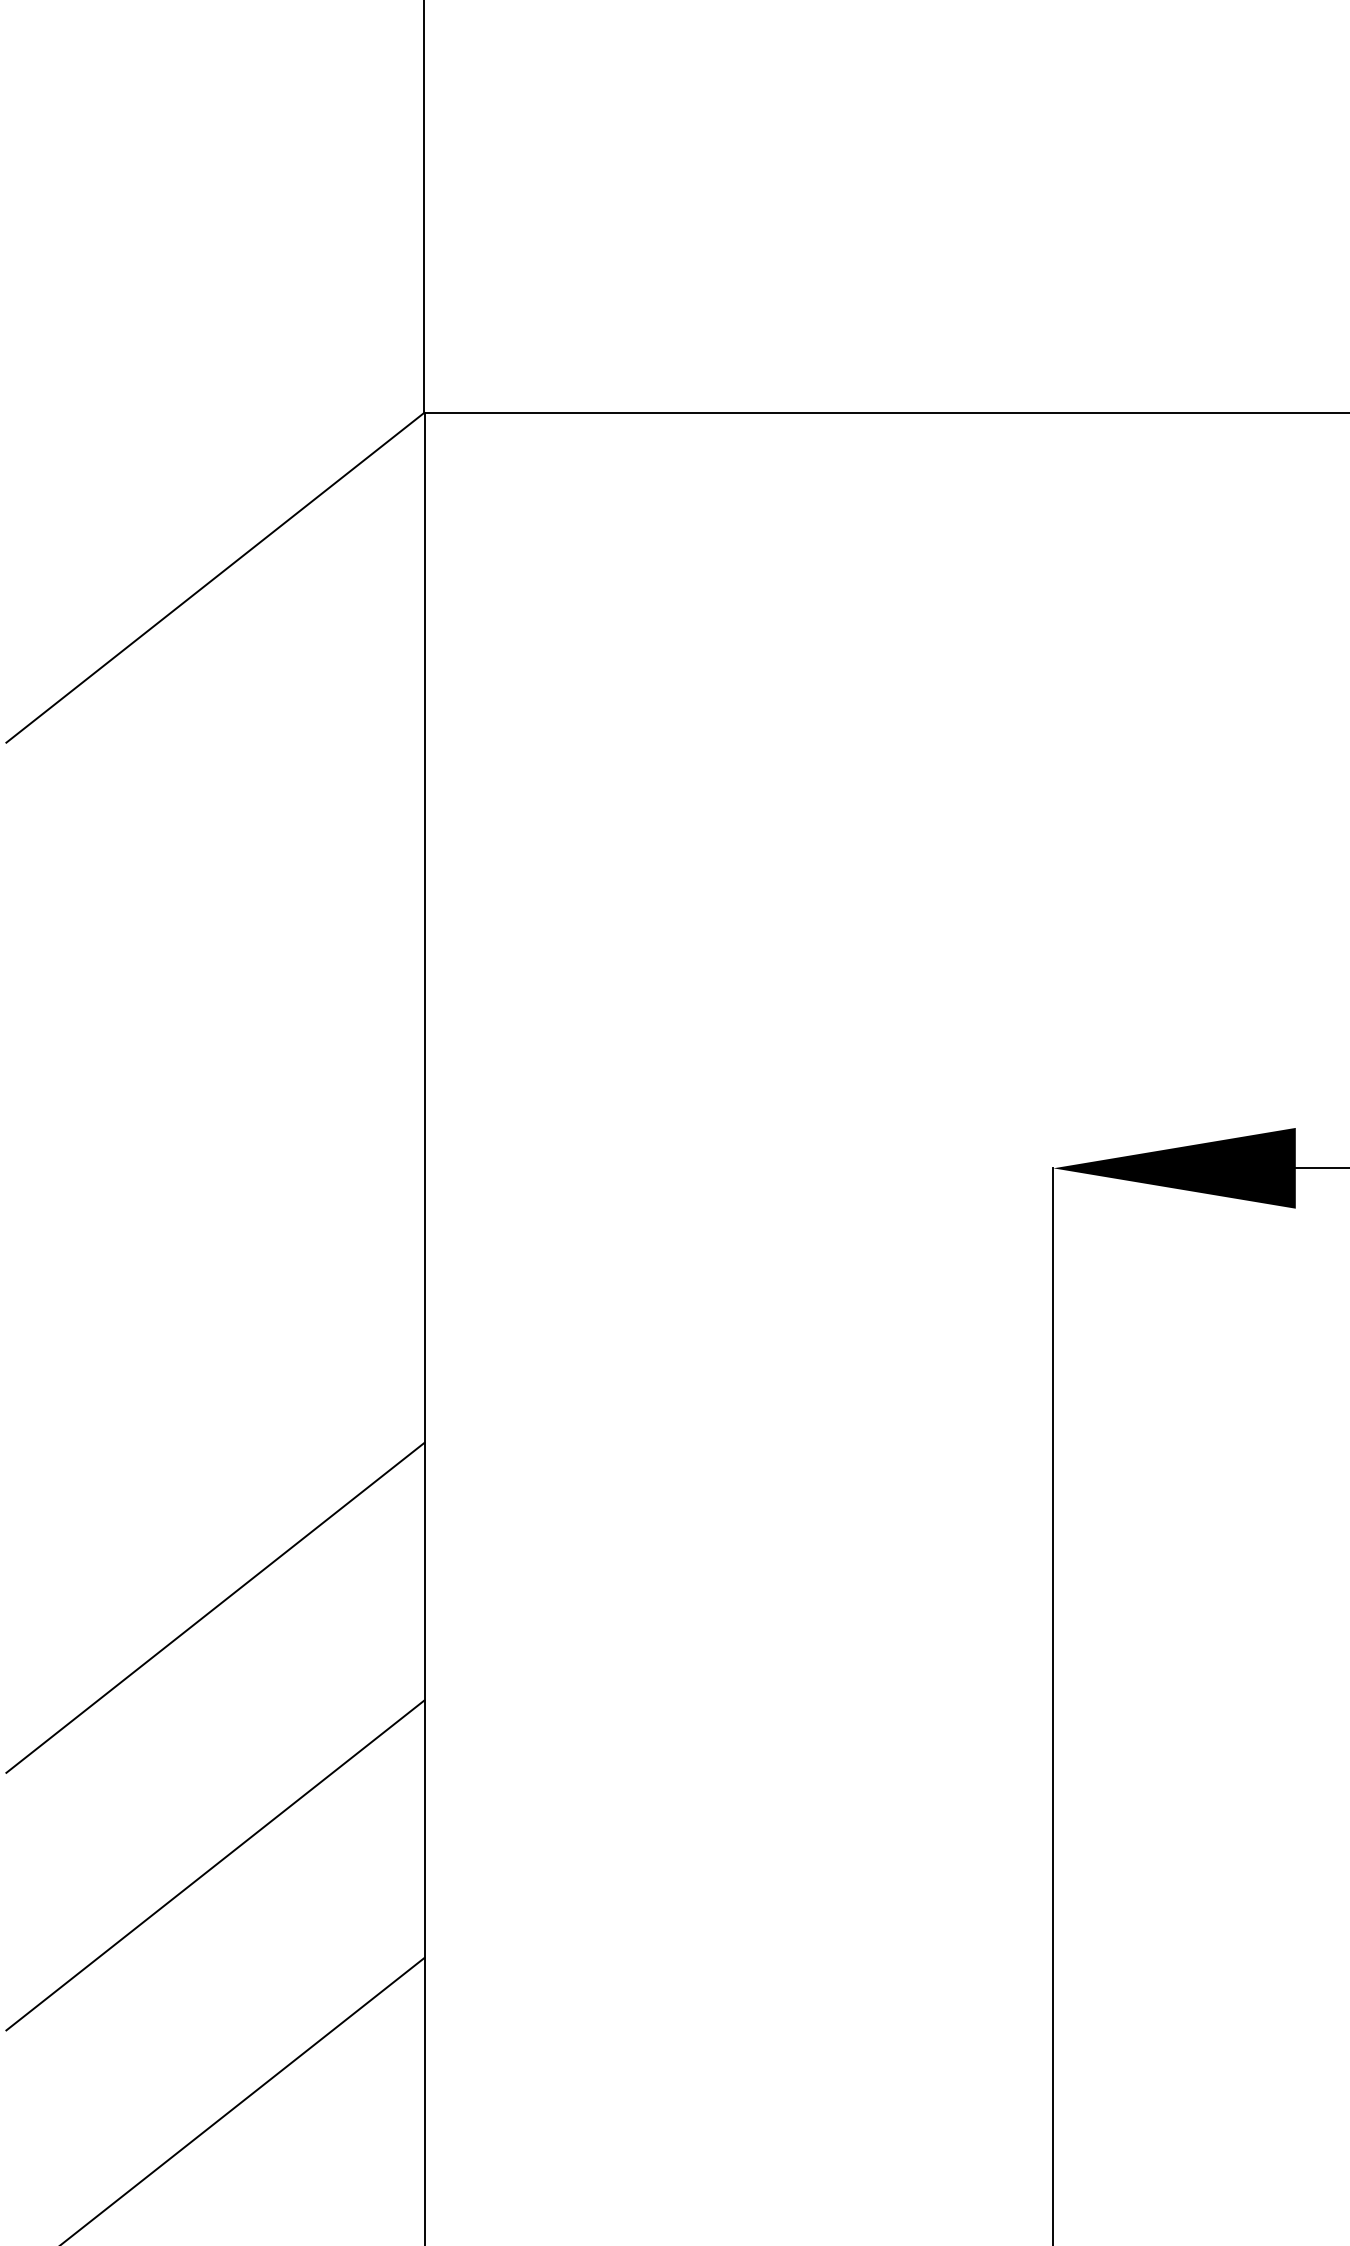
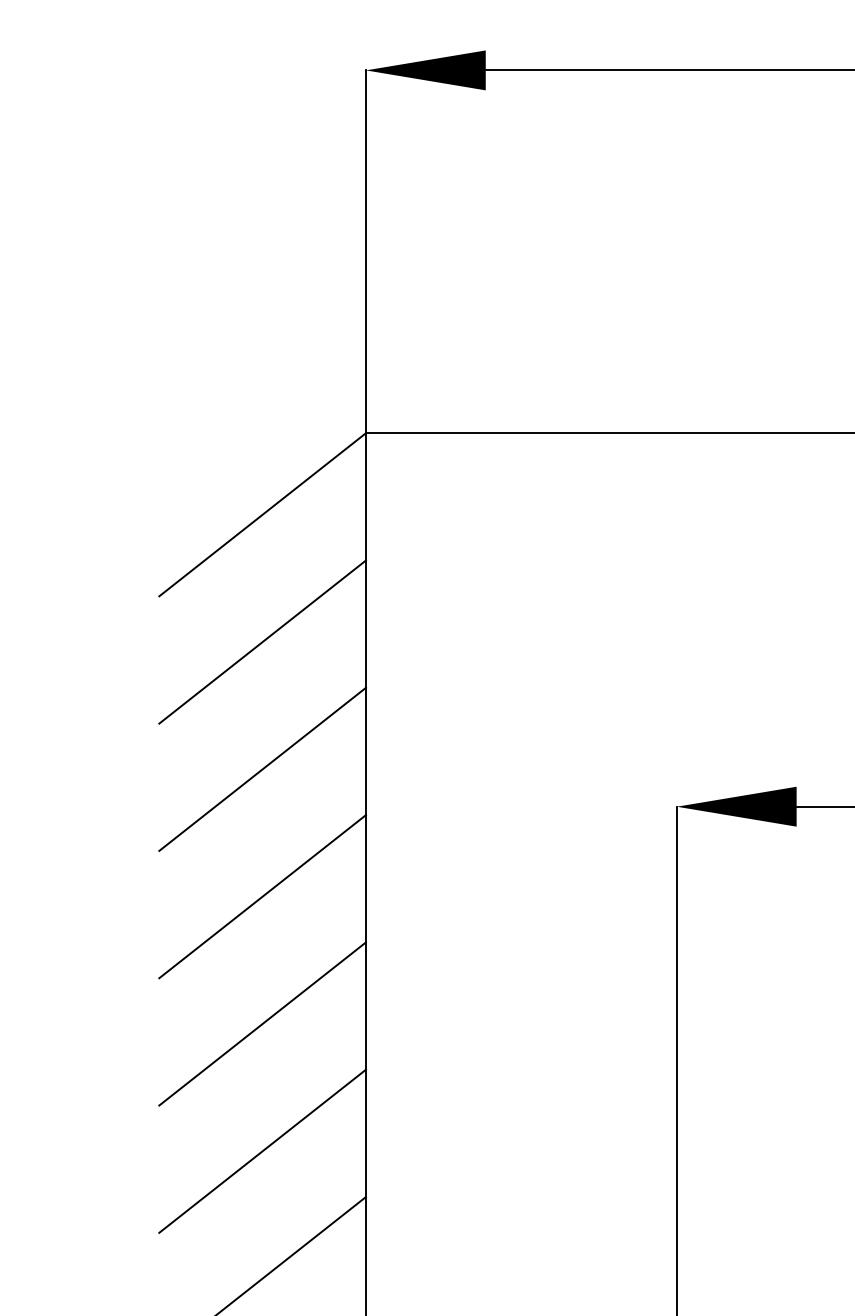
line: (215, 834) -> (262, 641), added
line: (215, 1090) -> (262, 768), added
line: (215, 1349) -> (262, 896), added

